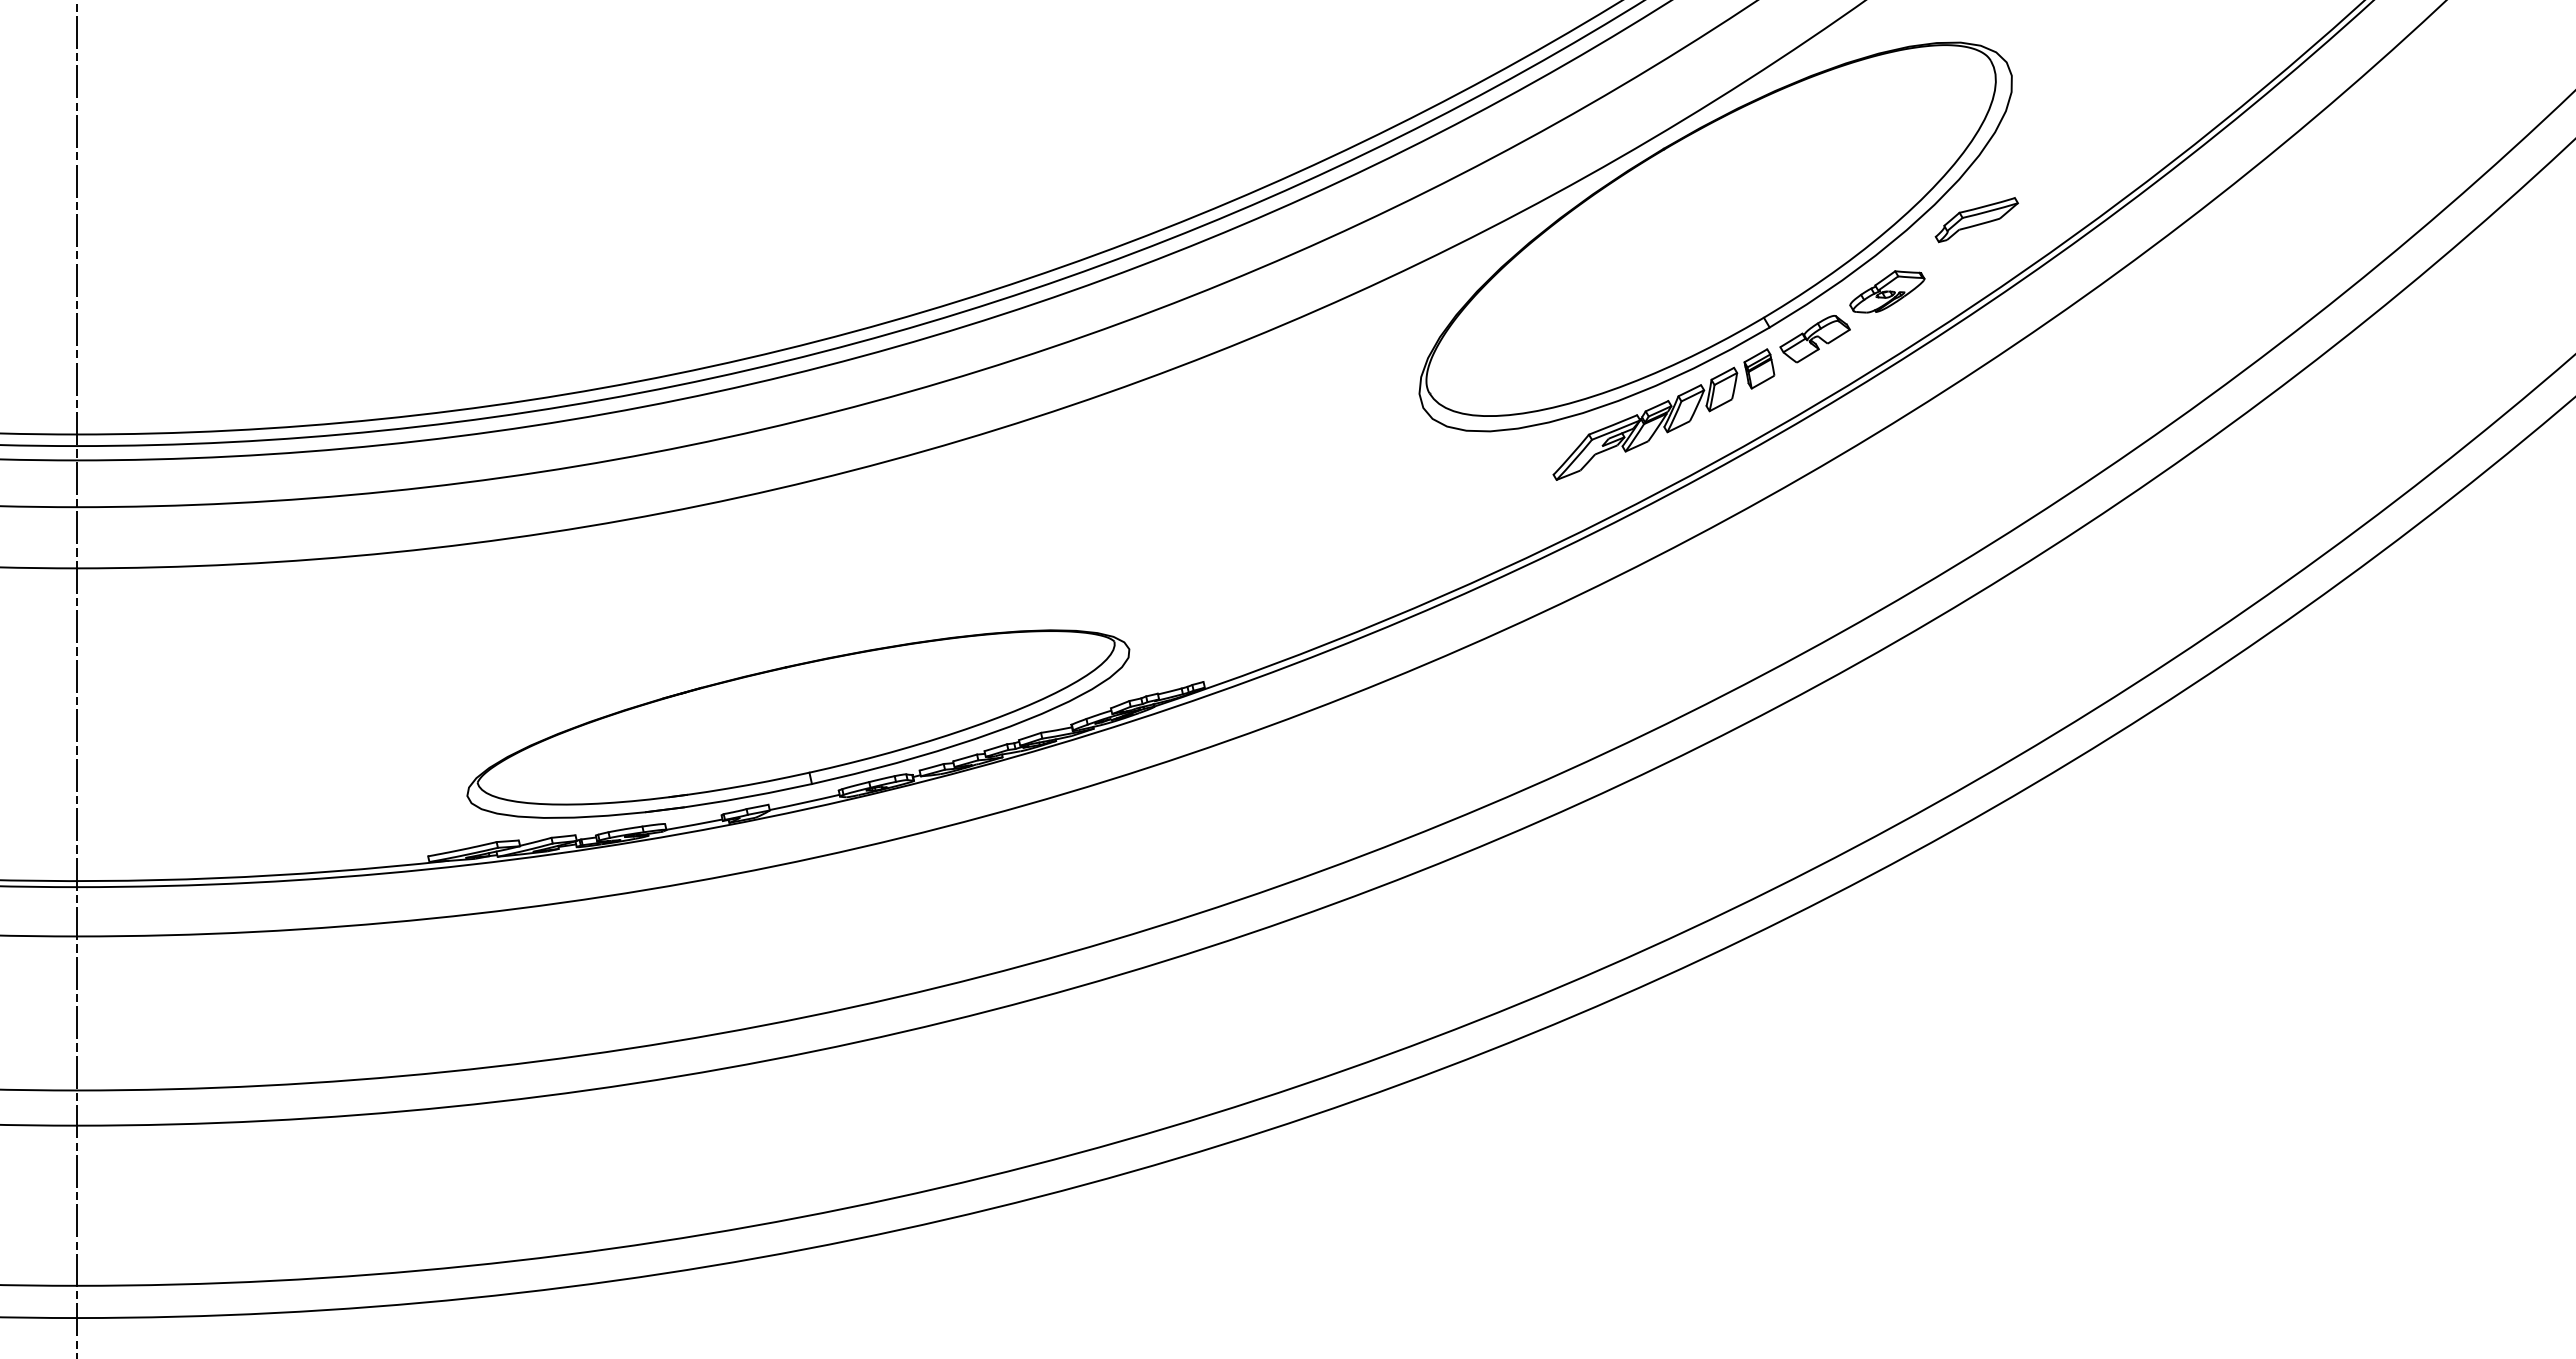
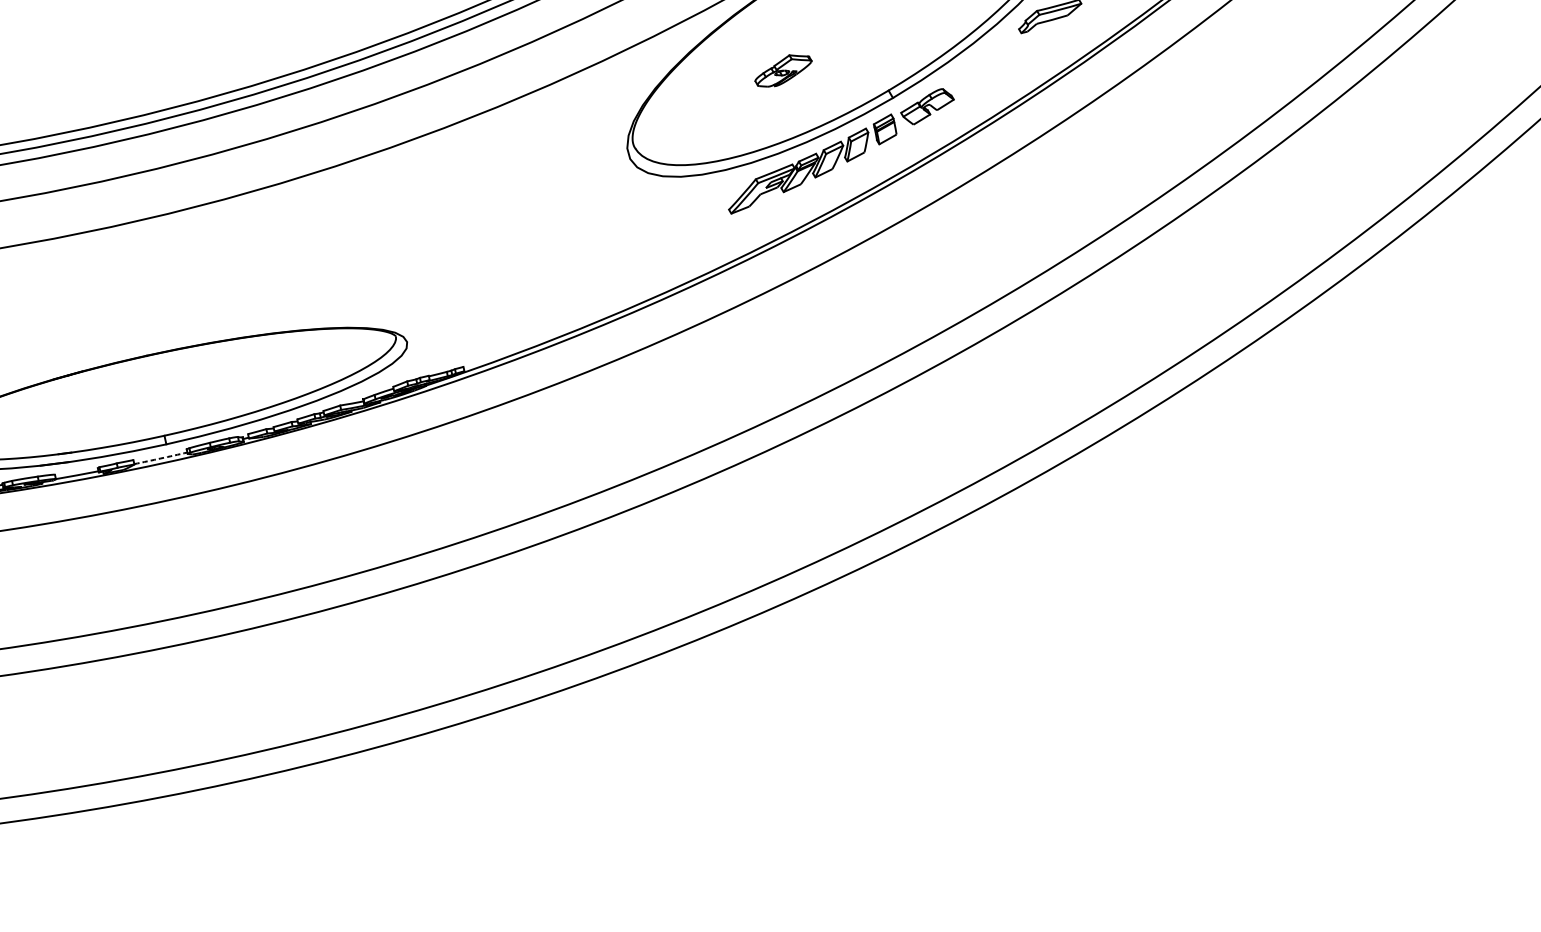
part: (1887, 291) -> (783, 70), moved
arc: (804, 802) -> (160, 458), solid -> dashed

